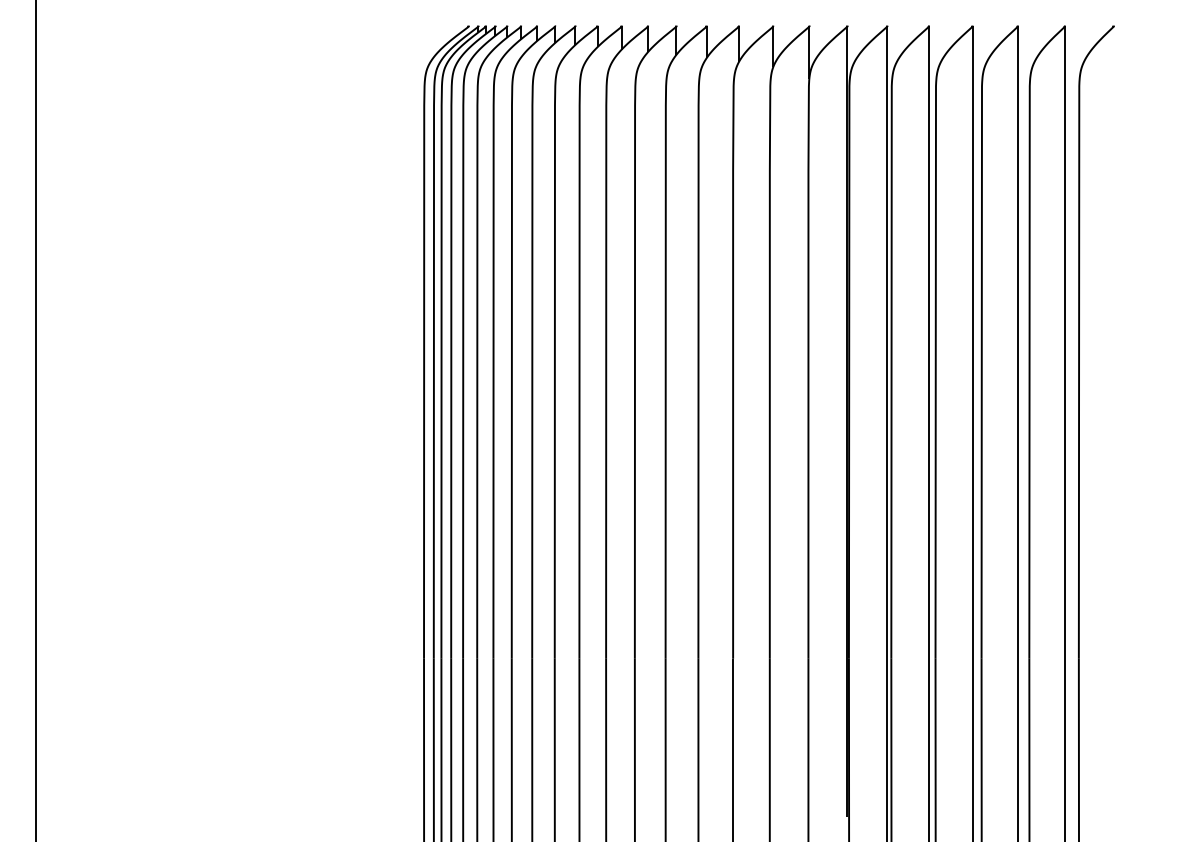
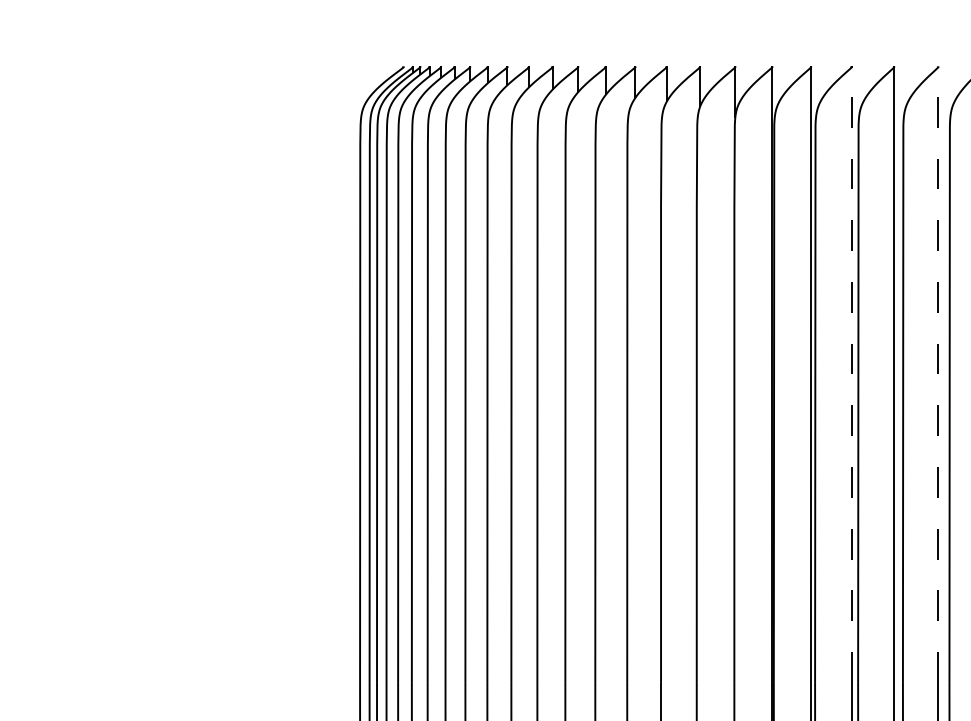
line: (929, 342) -> (852, 374), solid -> dashed
line: (1017, 342) -> (937, 374), solid -> dashed

